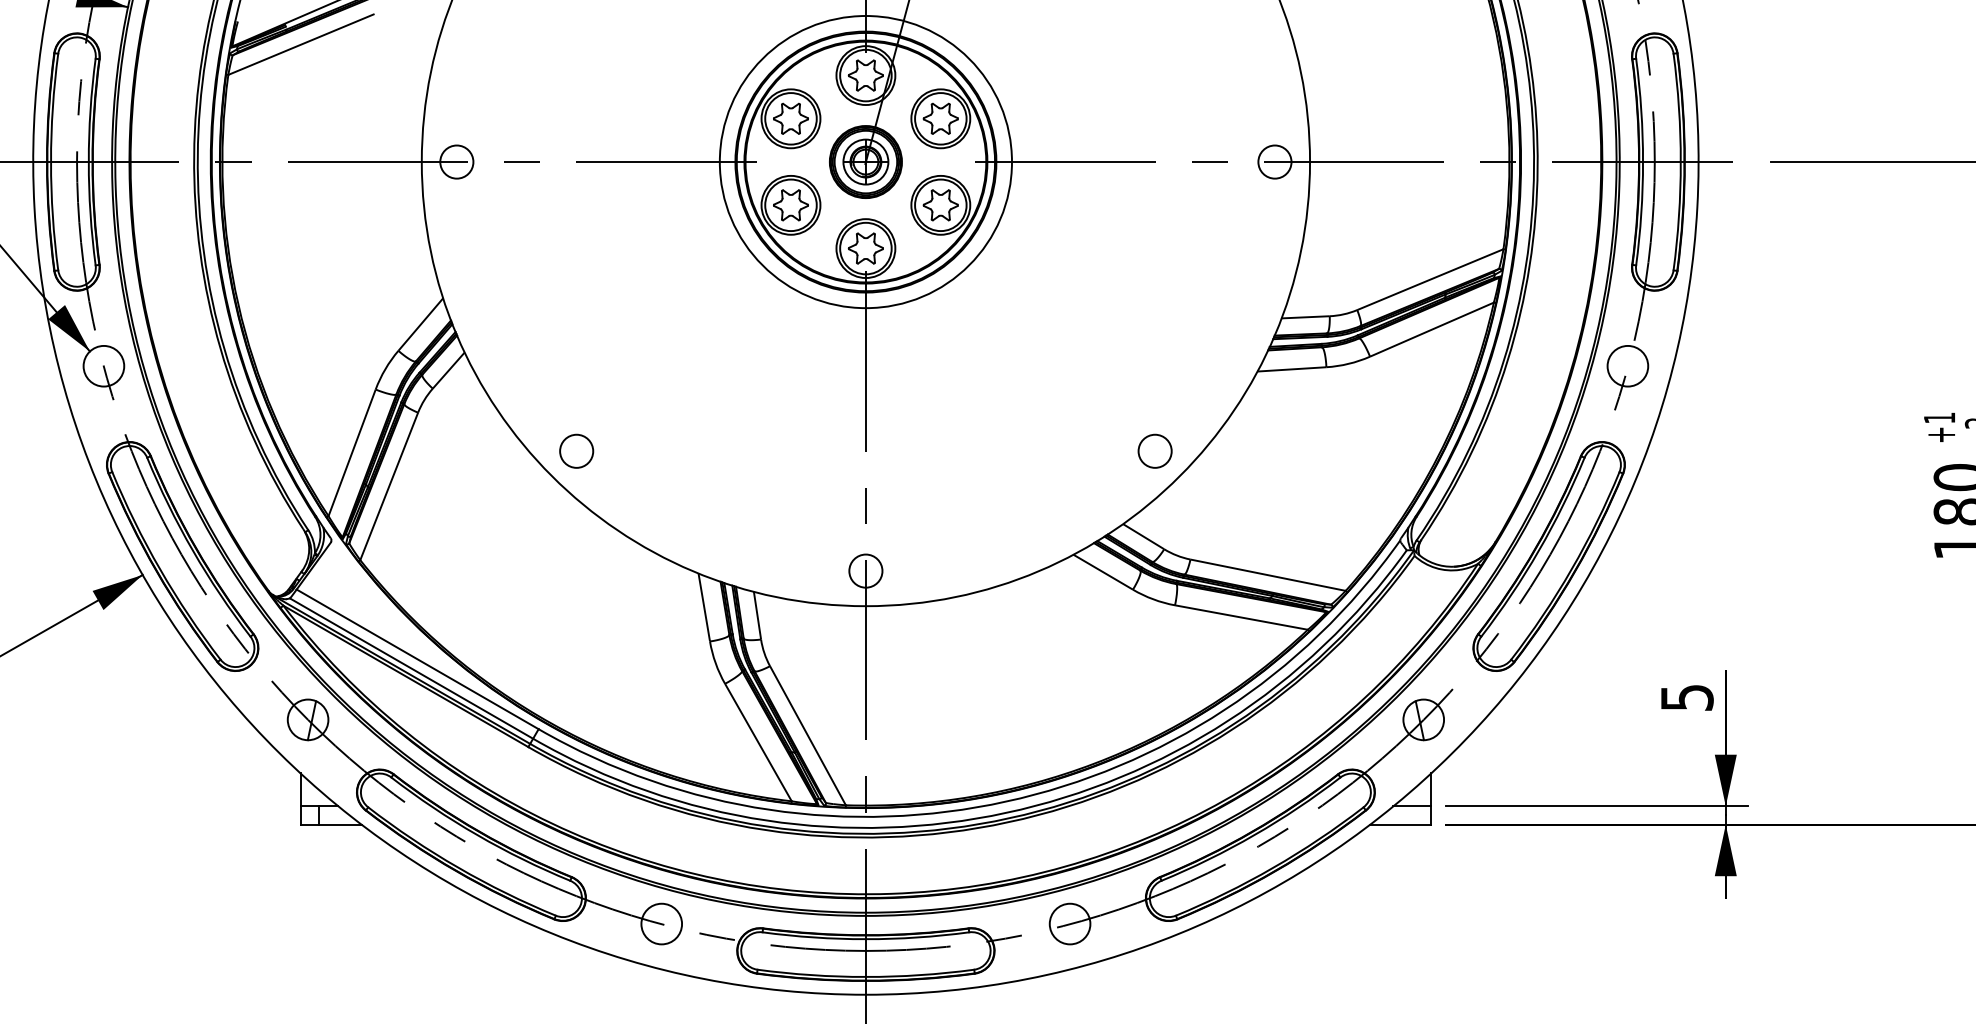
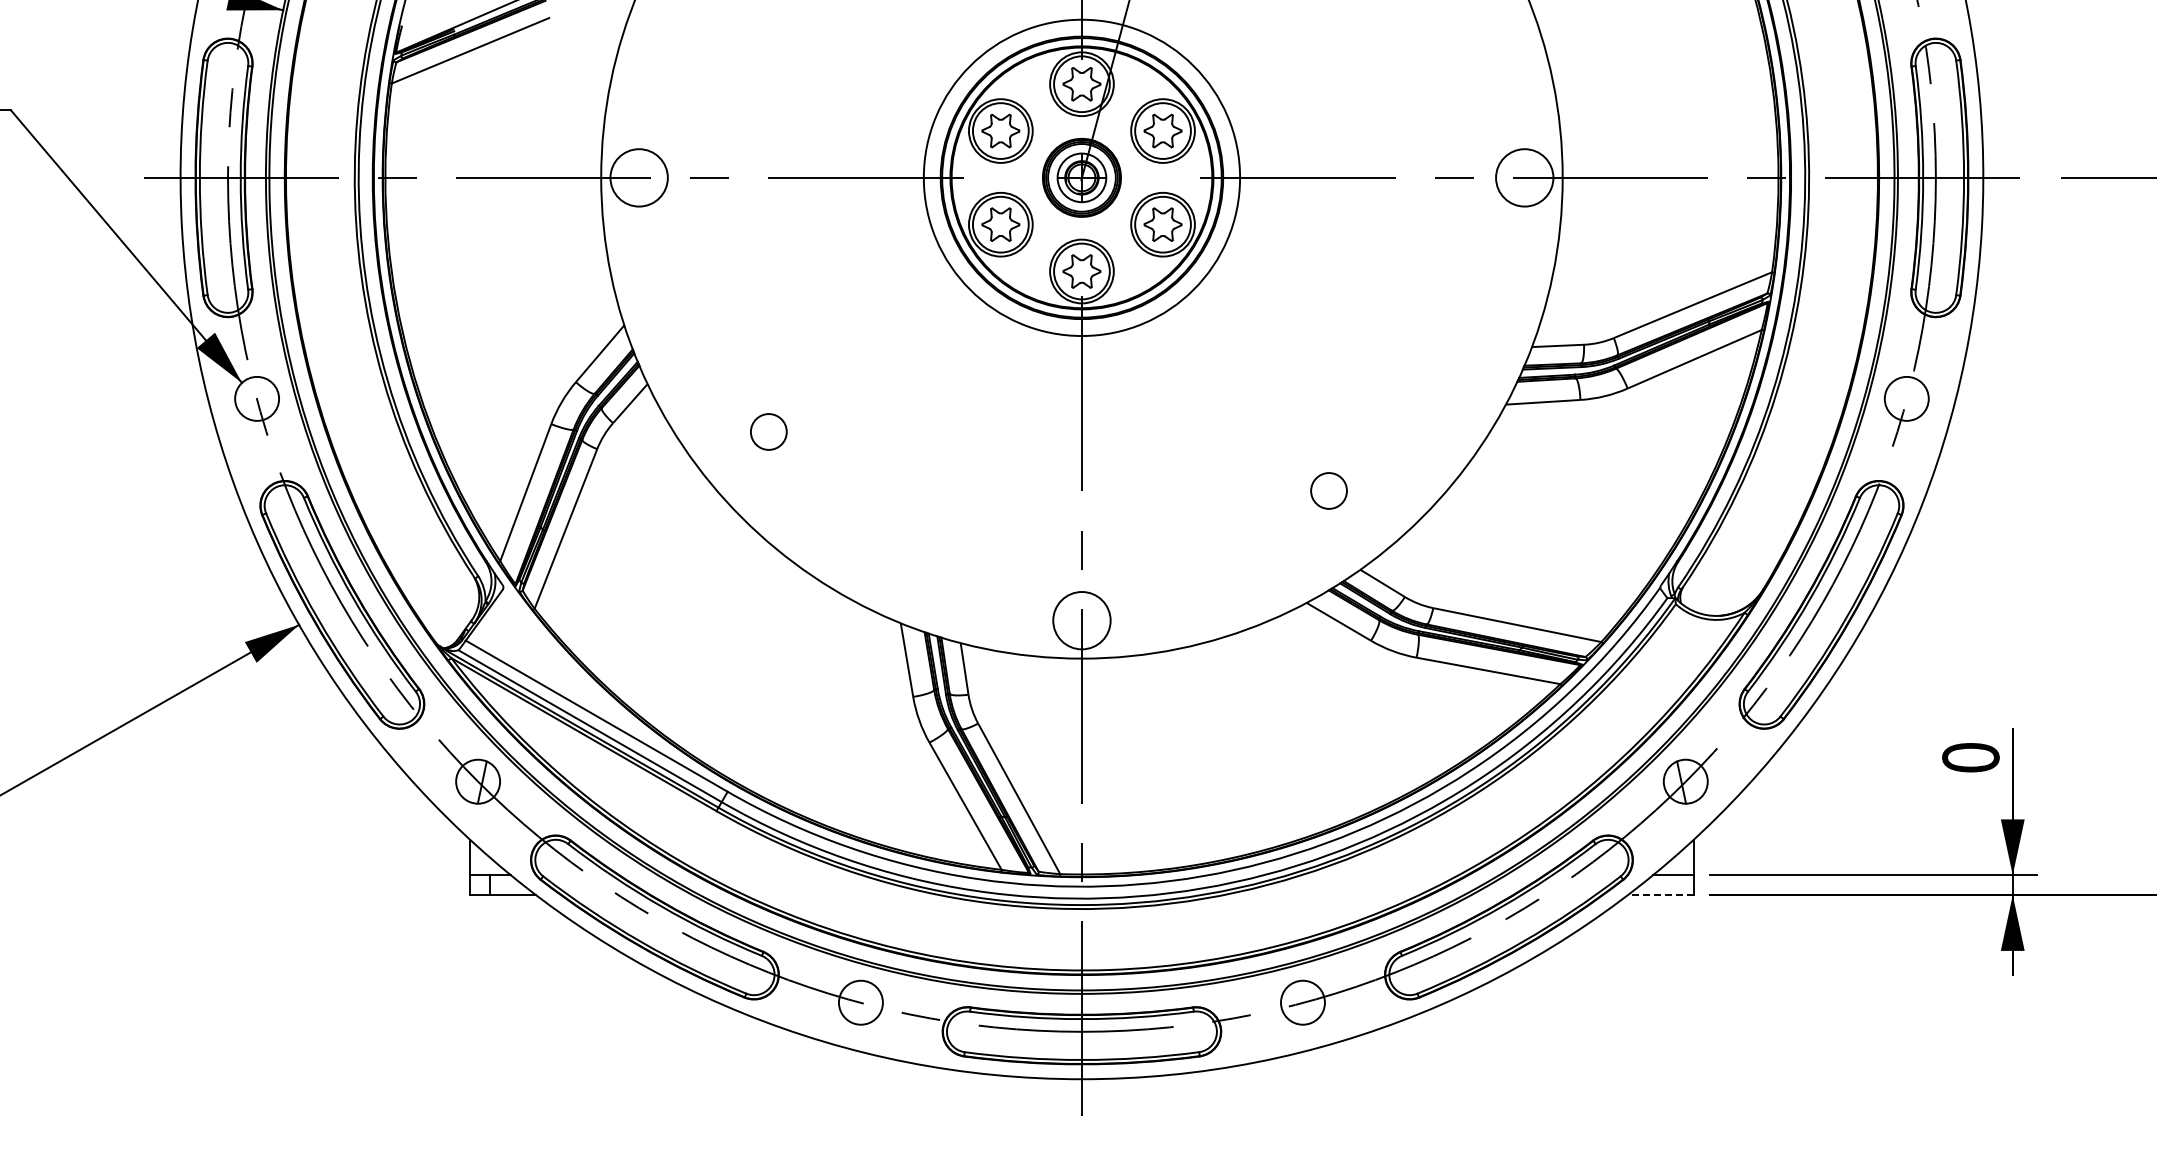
circle: (457, 161) -> (639, 177), size x1.6
circle: (1274, 161) -> (1524, 177), size x1.6
circle: (576, 450) -> (768, 431), moved
circle: (1154, 450) -> (1328, 490), moved
circle: (865, 570) -> (1081, 620), size x1.6
text: (1686, 697) -> (1970, 757), 5 -> 0
line: (1400, 825) -> (1660, 895), solid -> dashed

